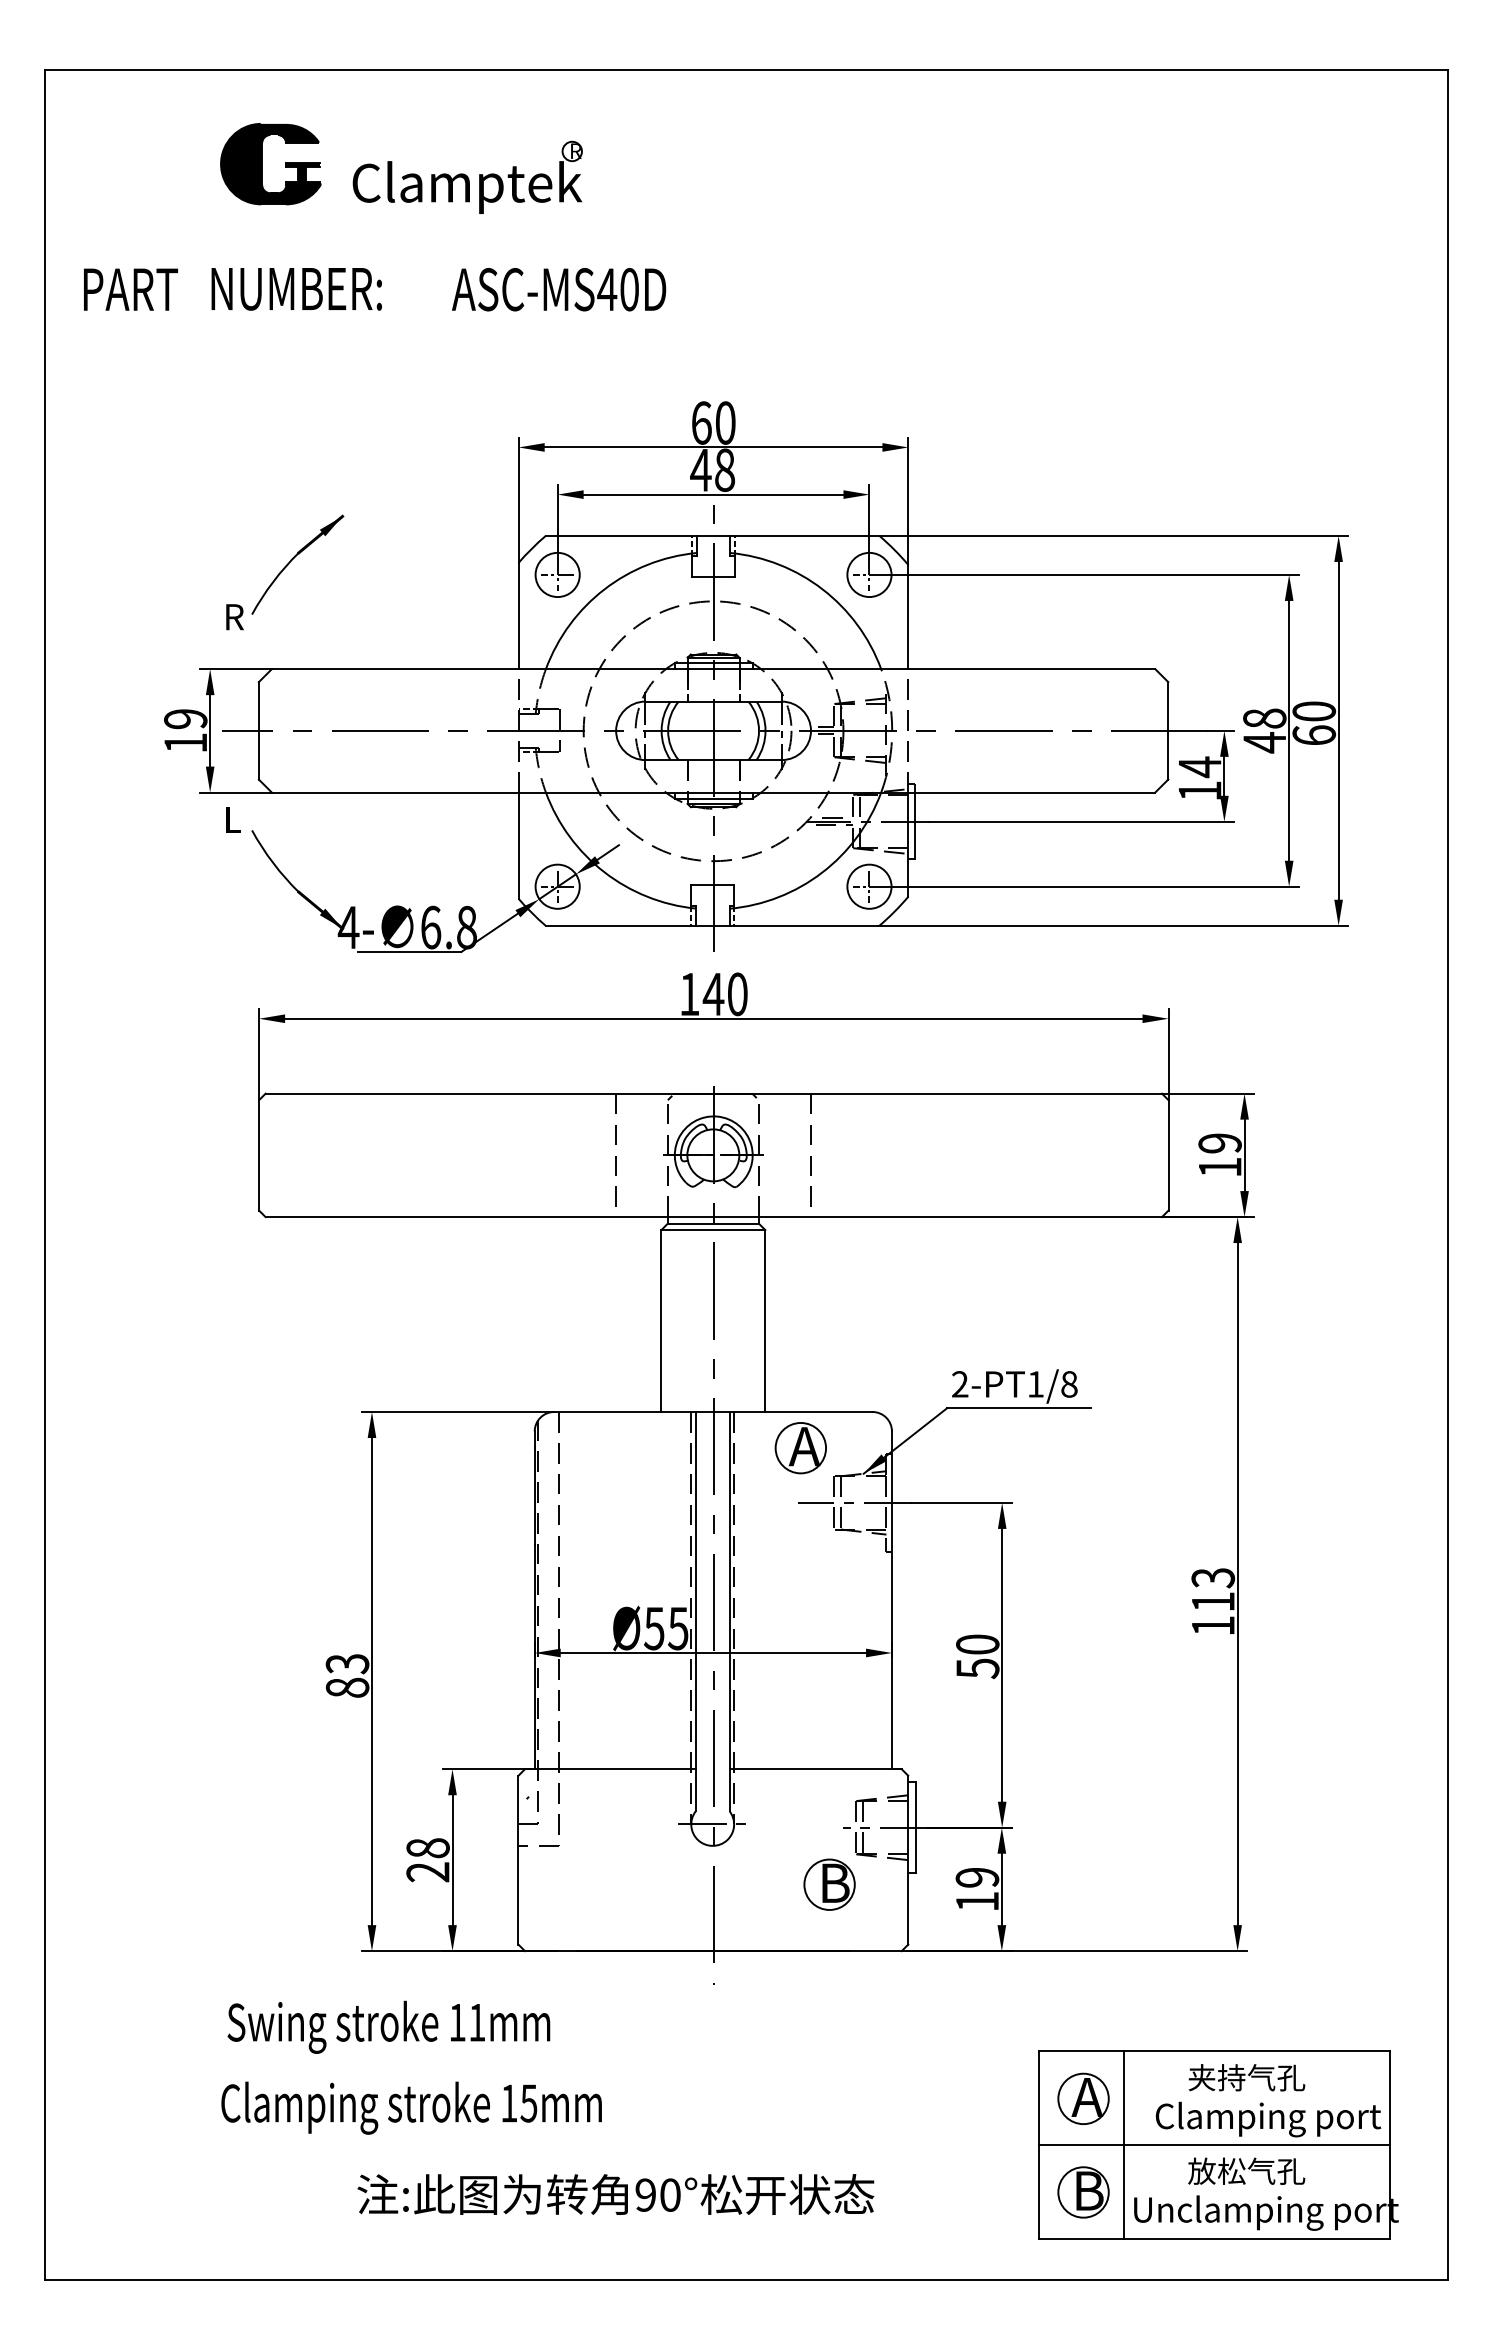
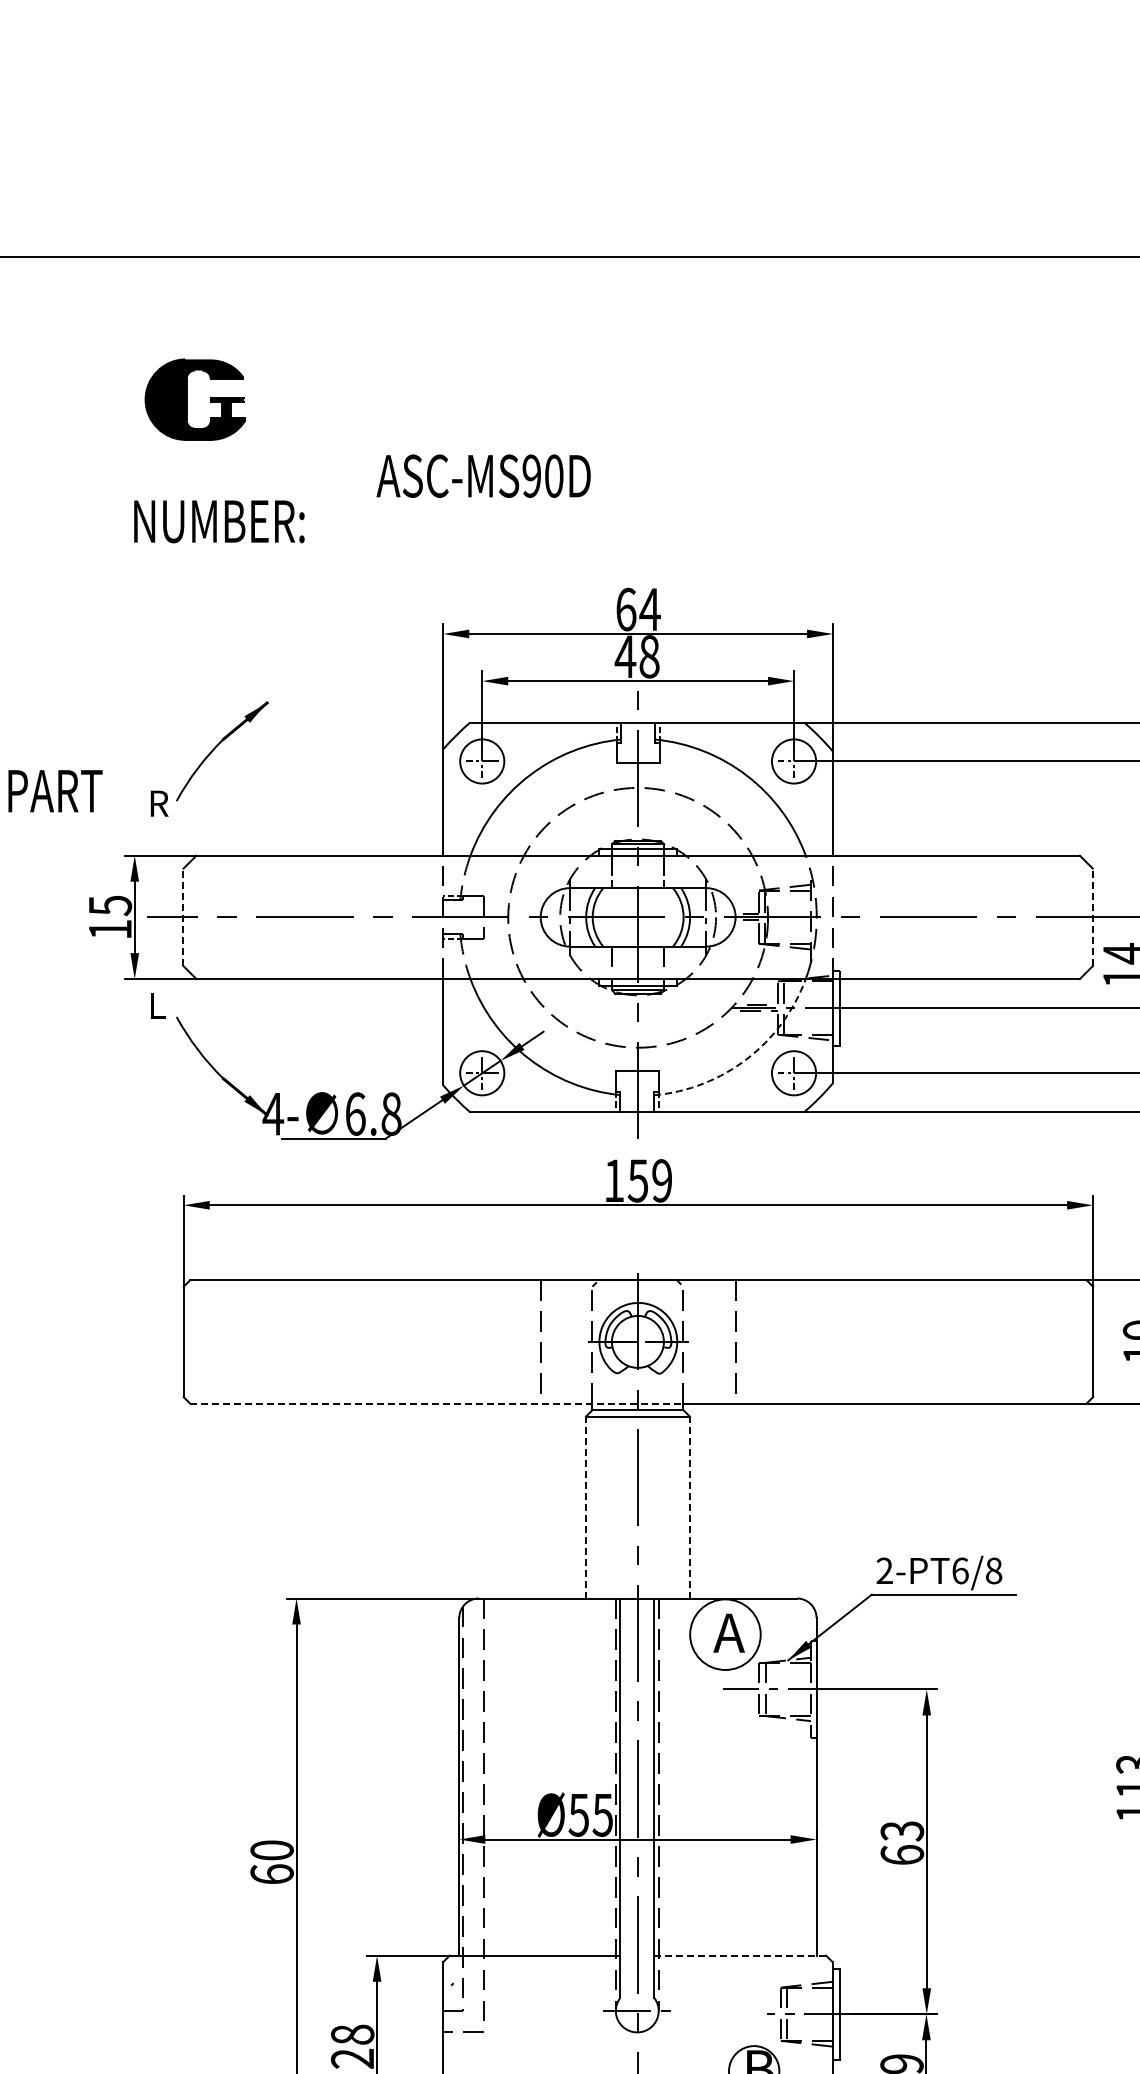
part: (262, 164) -> (187, 400), moved
part: (467, 176) -> (392, 363), removed
text: (130, 289) -> (55, 791), moved
text: (296, 289) -> (219, 522), moved
text: (607, 289) -> (532, 476), ASC-MS40D -> ASC-MS90D
text: (725, 422) -> (650, 609), 60 -> 64
text: (185, 719) -> (110, 906), 19 -> 15
line: (258, 730) -> (183, 917), solid -> dashed
line: (1168, 730) -> (1093, 917), solid -> dashed
arc: (822, 872) -> (747, 1059), solid -> dashed
text: (724, 994) -> (649, 1181), 140 -> 159
line: (512, 1217) -> (437, 1404), solid -> dashed
line: (661, 1321) -> (586, 1508), solid -> dashed
line: (765, 1321) -> (690, 1508), solid -> dashed
text: (1036, 1384) -> (961, 1571), 2-PT1/8 -> 2-PT6/8
circle: (800, 1447) -> (725, 1634), size x1.4
text: (977, 1656) -> (902, 1843), 50 -> 63
text: (347, 1675) -> (272, 1862), 83 -> 60
line: (816, 1769) -> (741, 1956), solid -> dashed

